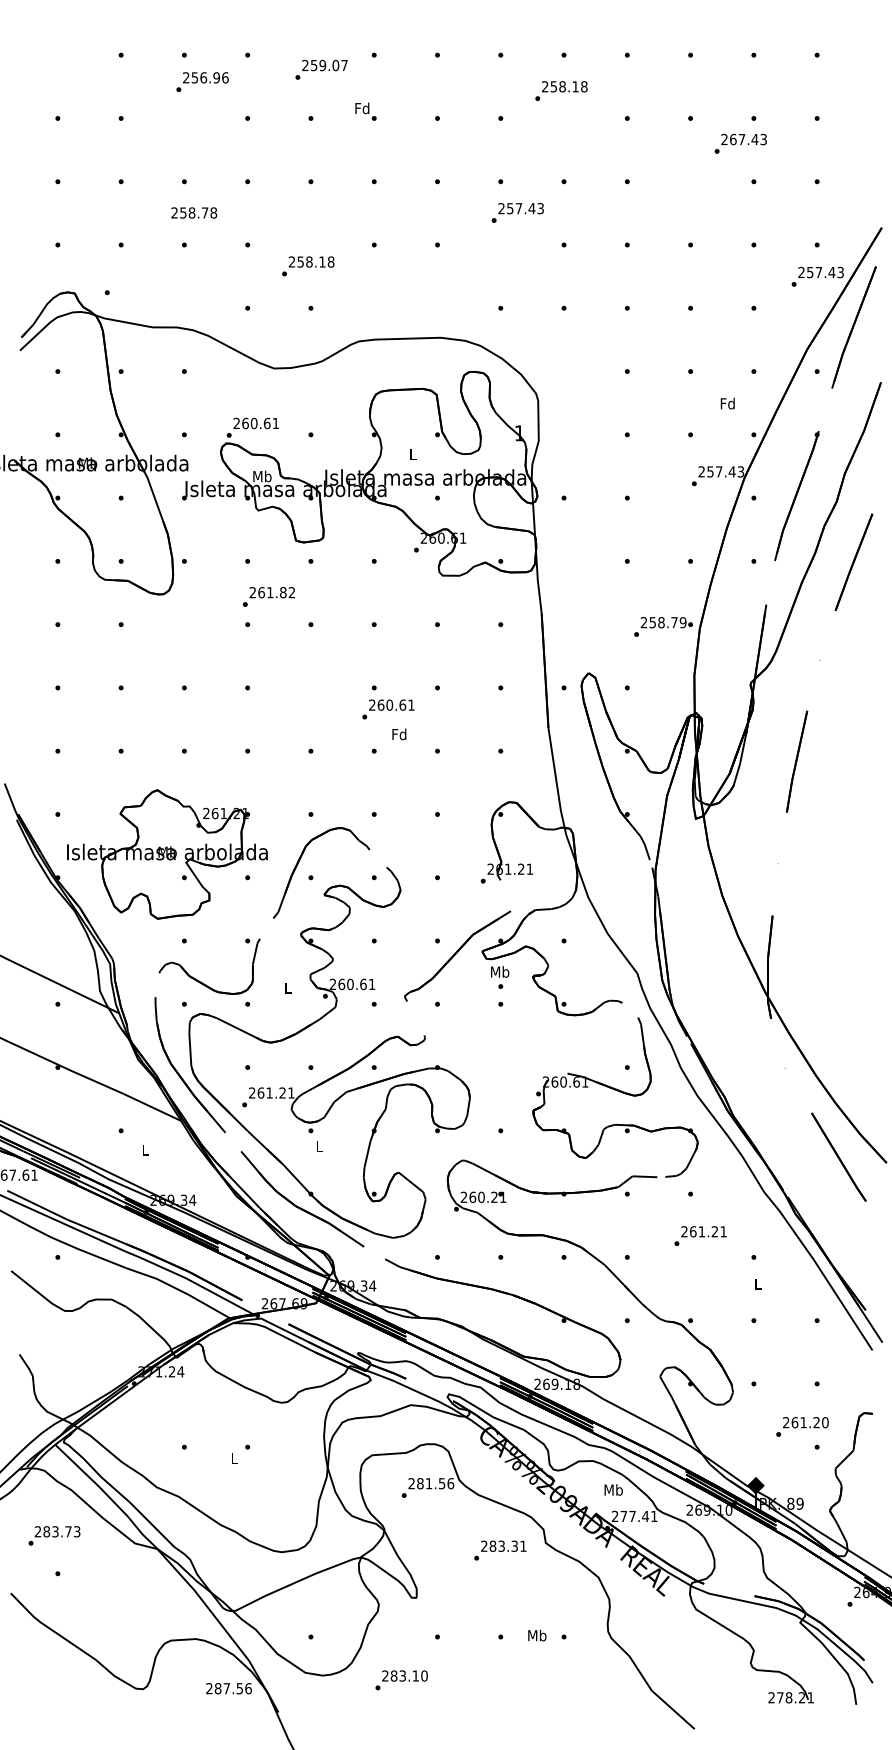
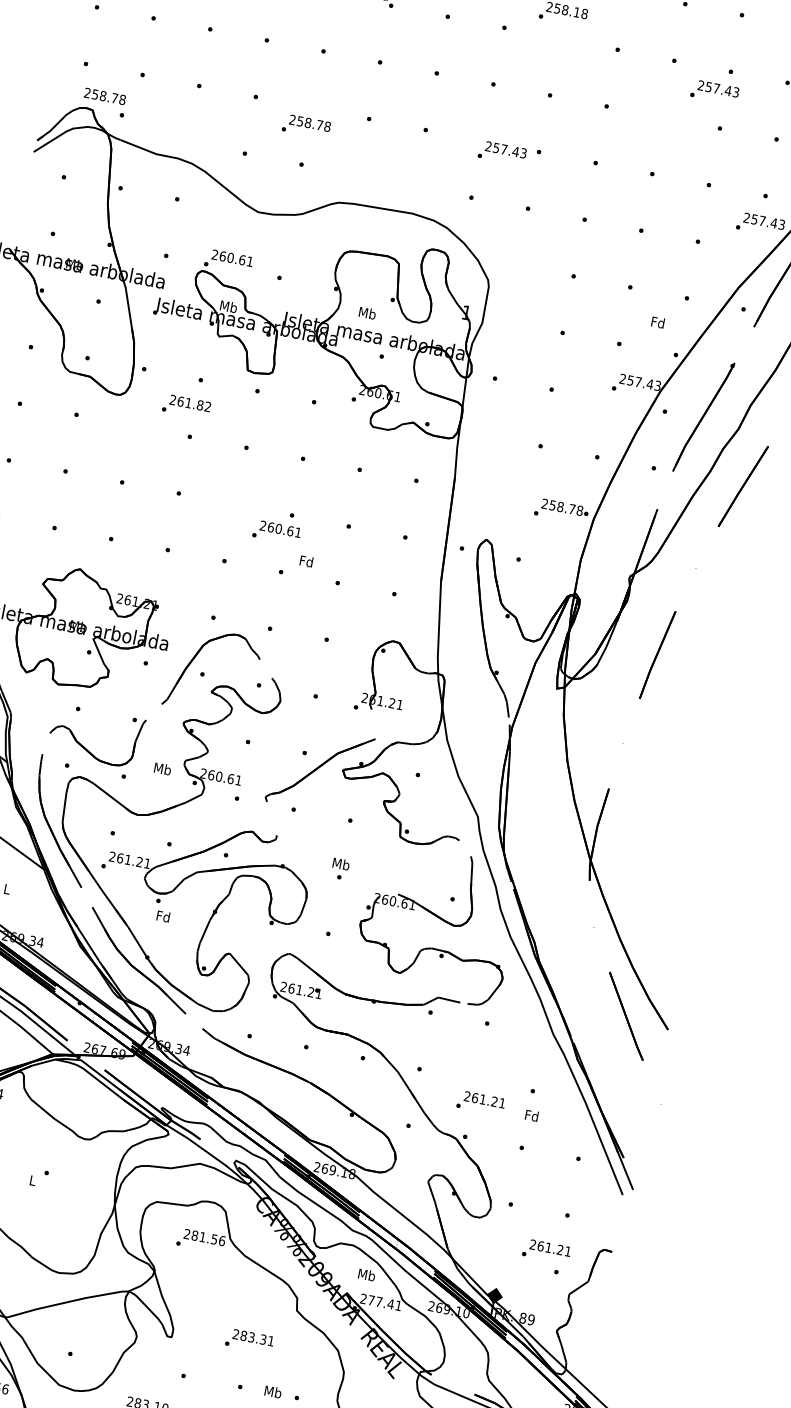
text: (733, 139) -> (709, 87), 267.43 -> 257.43
text: (194, 212) -> (105, 96), moved
text: (517, 212) -> (502, 152), moved
text: (322, 261) -> (319, 124), 258.18 -> 258.78
text: (413, 454) -> (367, 313), L -> Mb
text: (268, 596) -> (186, 406), moved
text: (682, 622) -> (579, 510), 258.79 -> 258.78
text: (388, 709) -> (276, 532), moved
text: (500, 977) -> (340, 869), moved
text: (288, 987) -> (163, 768), L -> Mb
text: (319, 1146) -> (163, 916), L -> Fd
text: (481, 1196) -> (299, 989), 260.21 -> 261.21
text: (700, 1235) -> (481, 1102), moved
text: (757, 1283) -> (531, 1115), L -> Fd
text: (825, 1422) -> (568, 1251), 261.20 -> 261.21
text: (500, 1550) -> (249, 1340), moved

